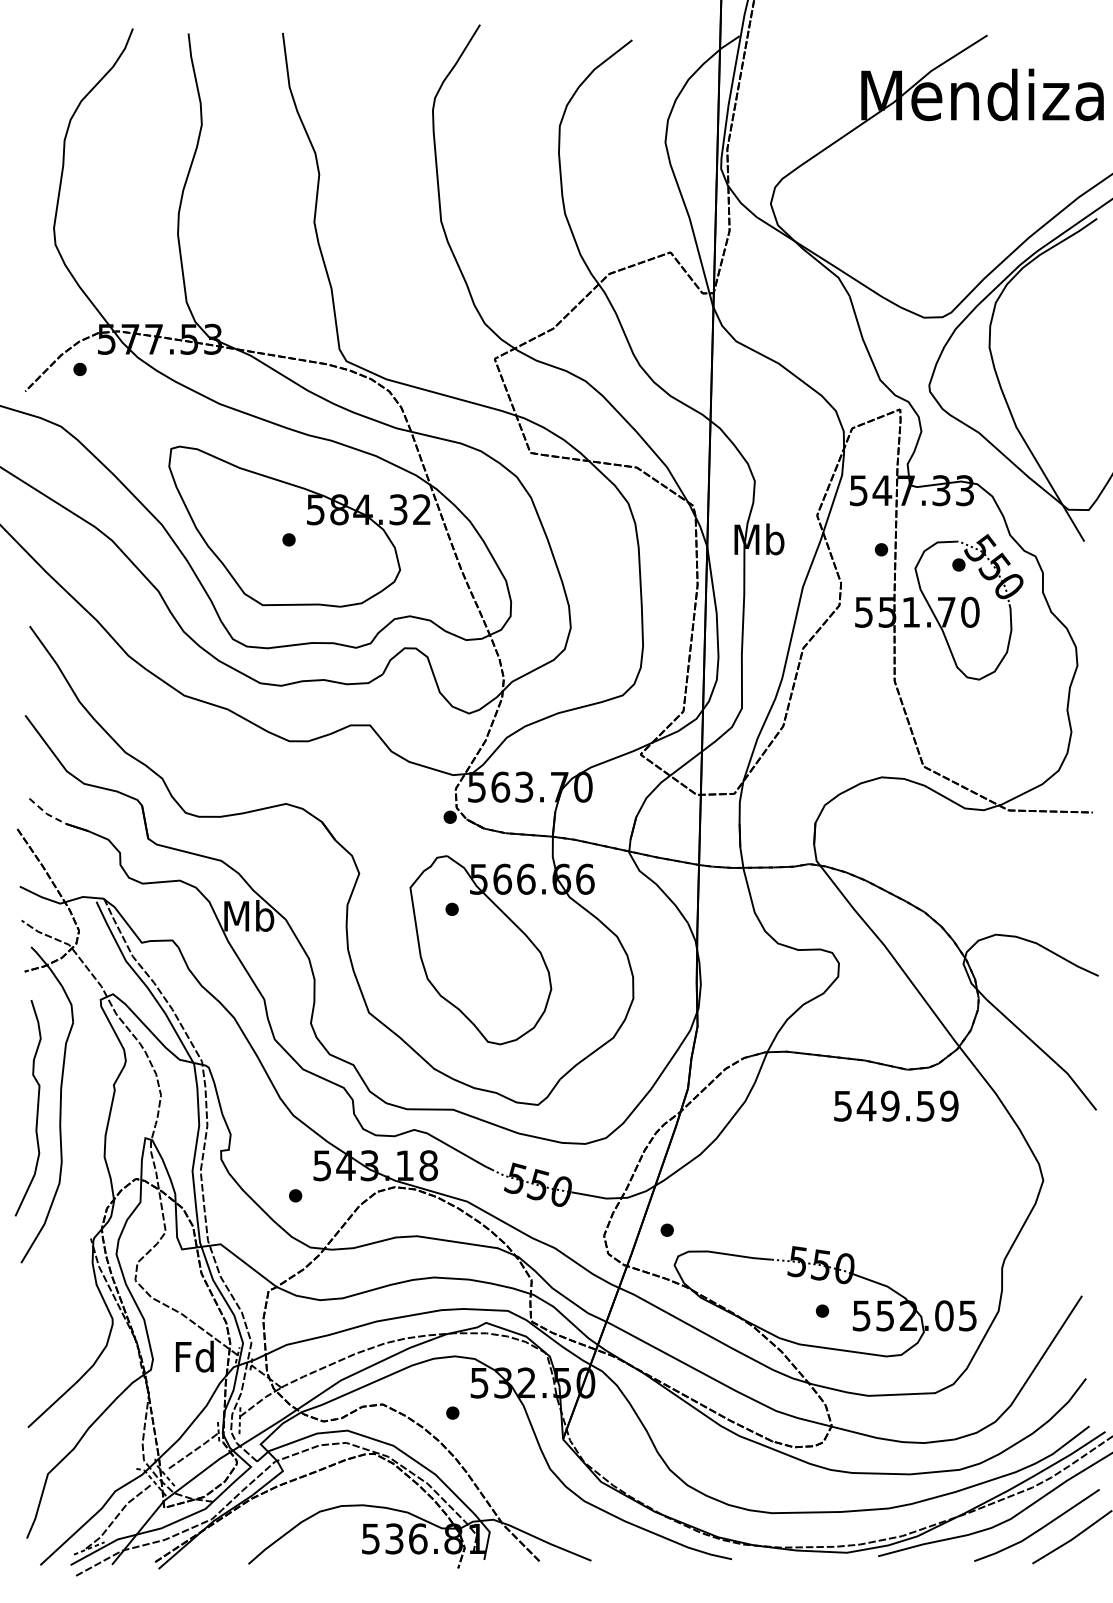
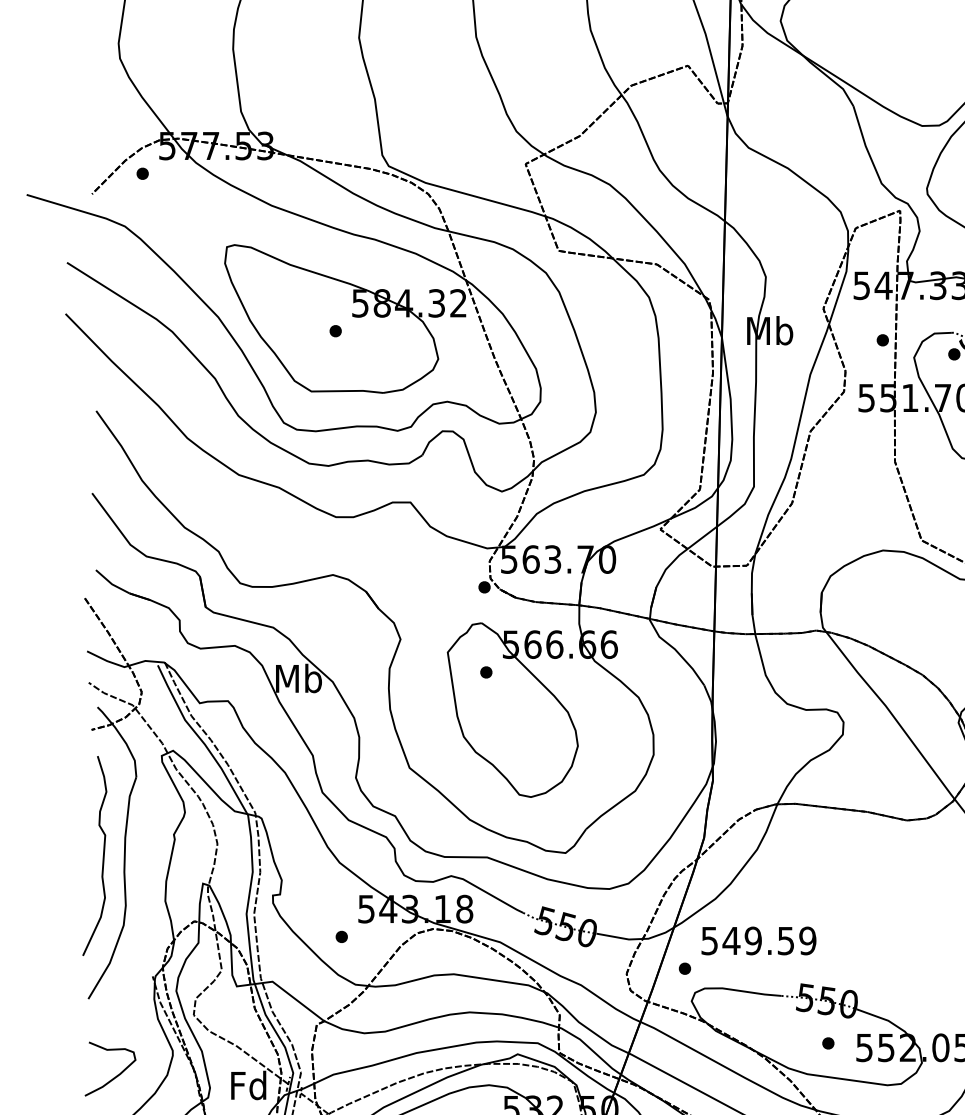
line: (46, 814) -> (111, 584), dashed -> solid
text: (896, 1105) -> (759, 940), moved
curve: (50, 1346) -> (115, 1076), added

